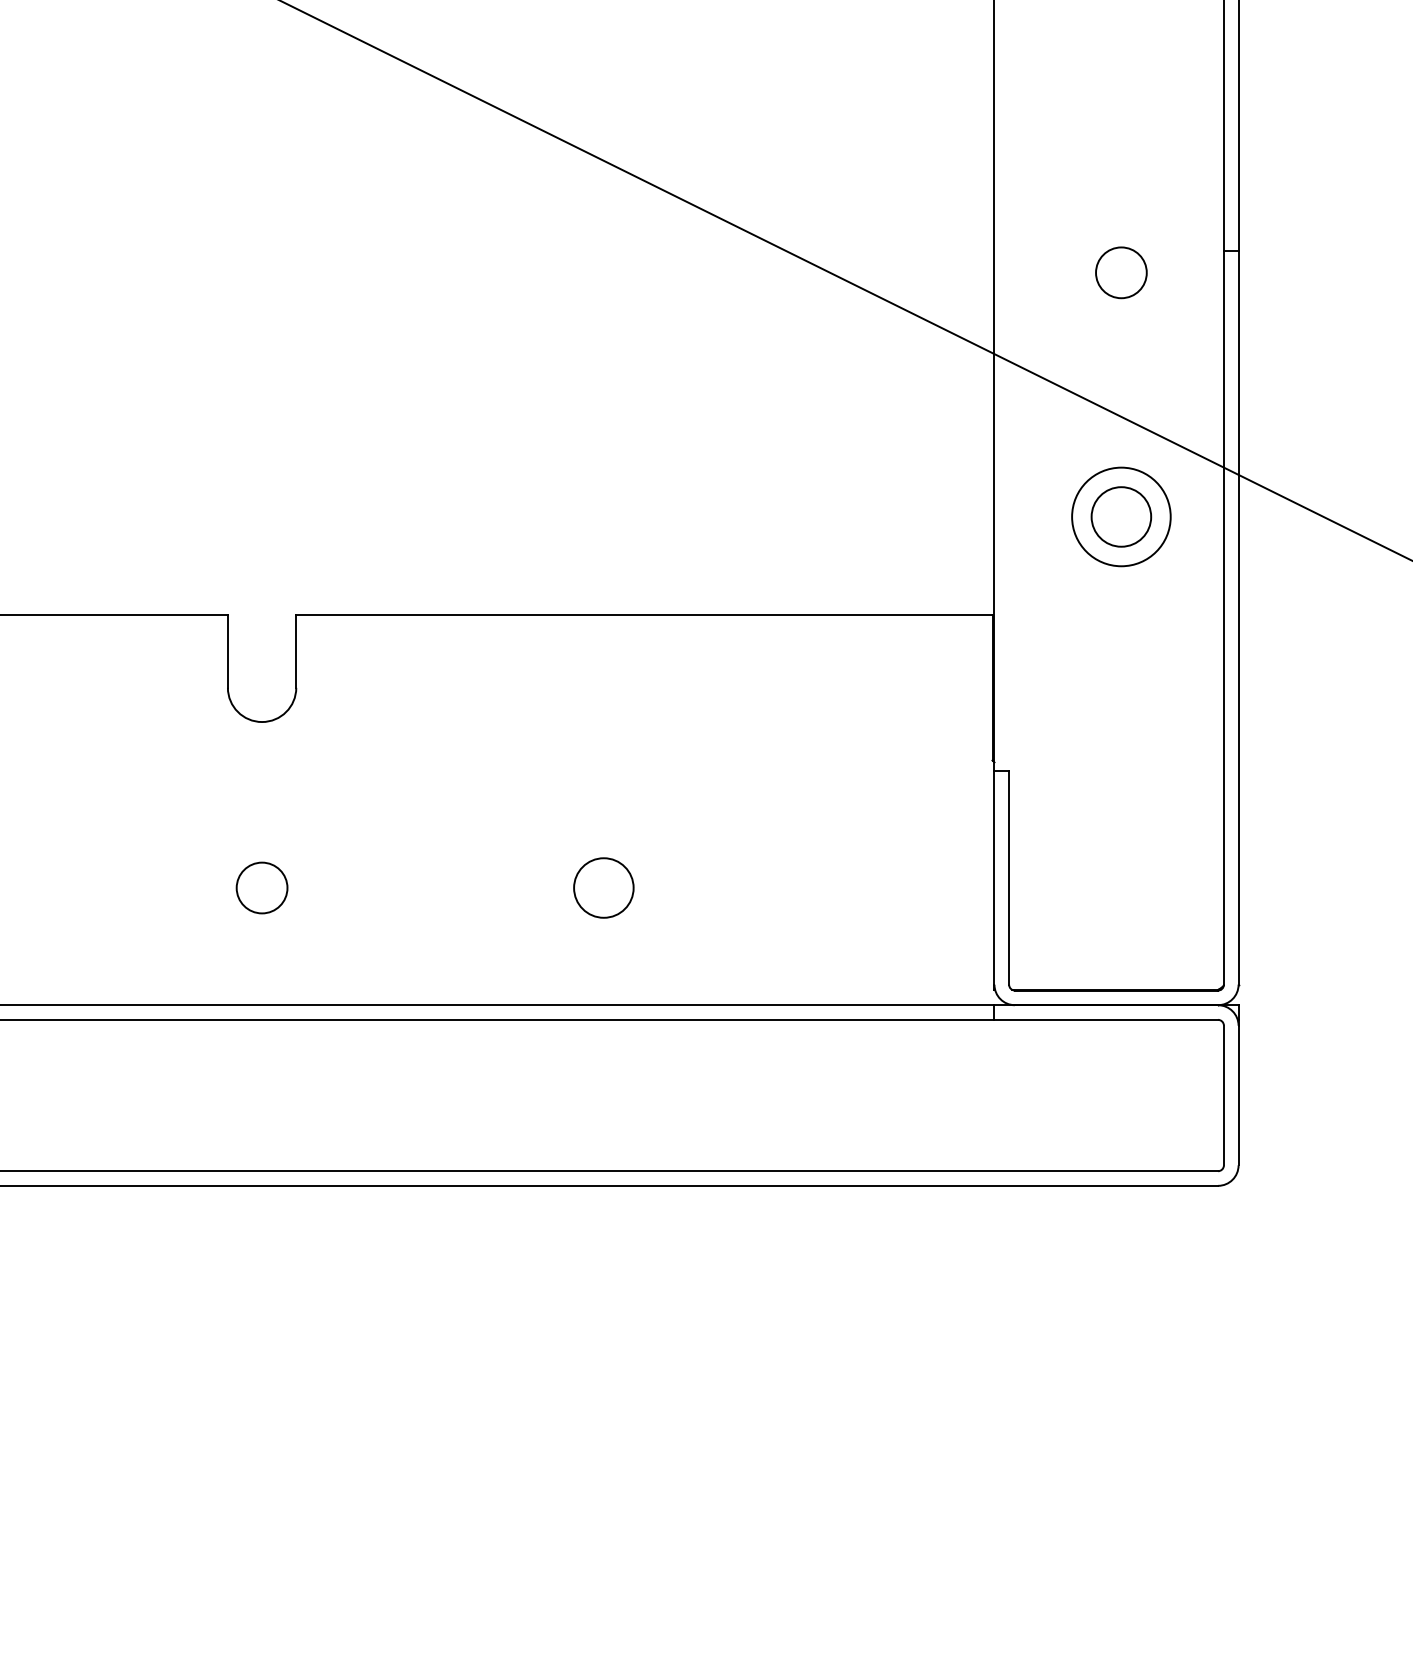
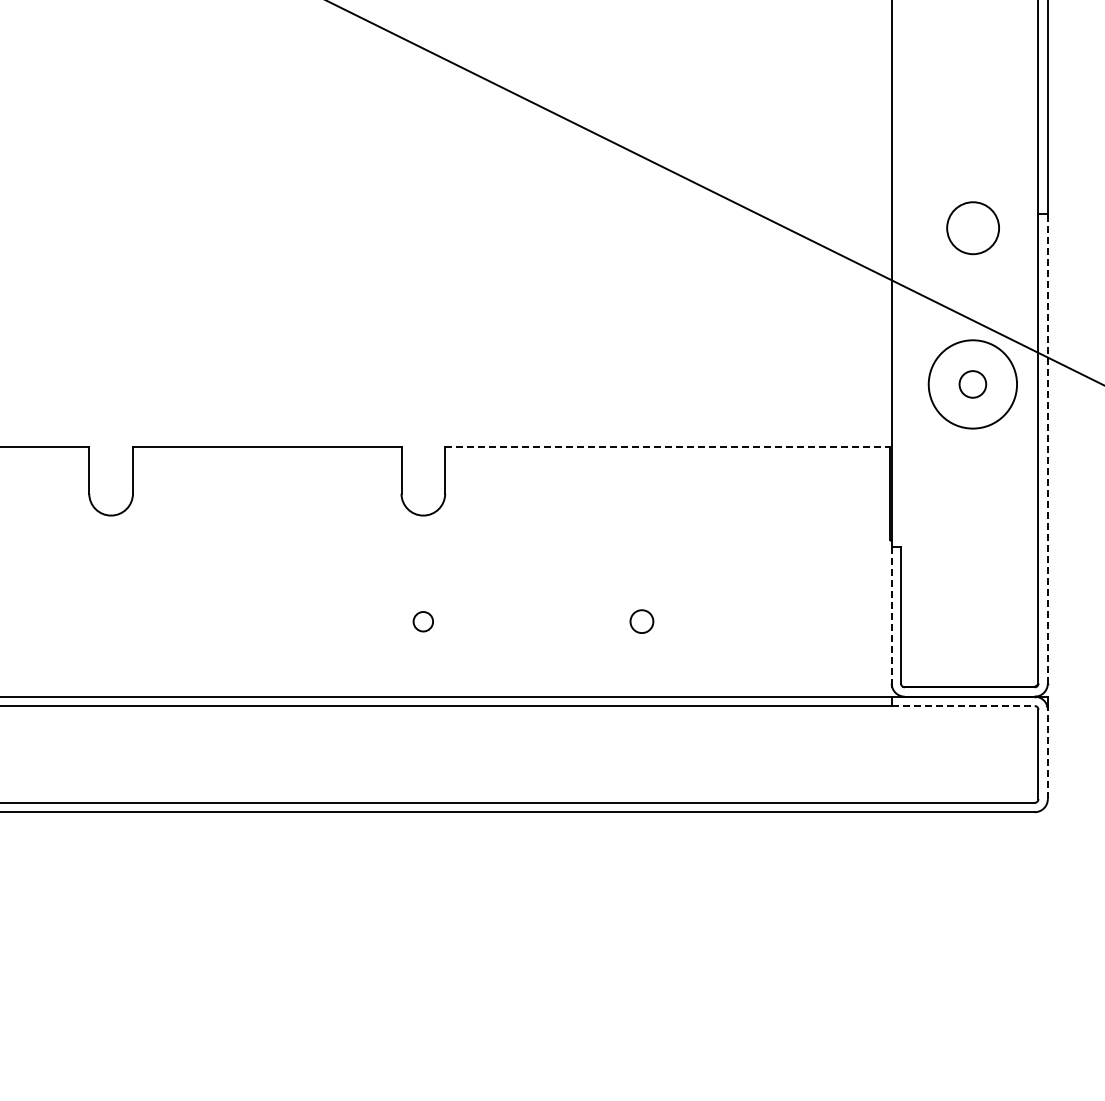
circle: (1120, 273) -> (972, 228), size x1.6
circle: (1120, 515) -> (972, 383), size x1.4
circle: (1120, 517) -> (972, 384), size x0.7
line: (643, 613) -> (667, 446), solid -> dashed
line: (1238, 617) -> (1047, 448), solid -> dashed
line: (994, 878) -> (891, 615), solid -> dashed
circle: (262, 887) -> (423, 621), size x0.6
circle: (603, 887) -> (641, 621), size x0.6
line: (1106, 1020) -> (963, 706), solid -> dashed
line: (1238, 1095) -> (1047, 754), solid -> dashed

